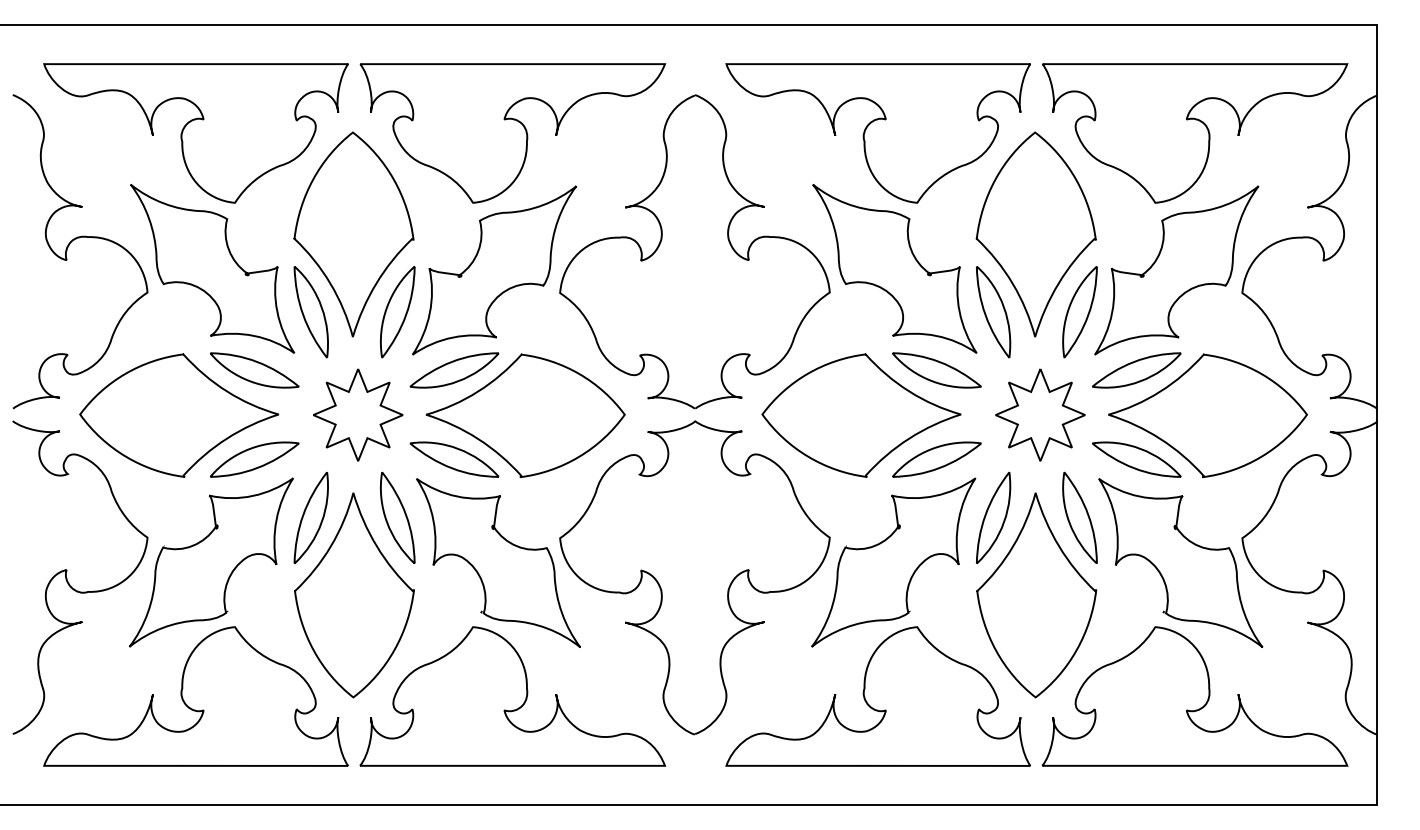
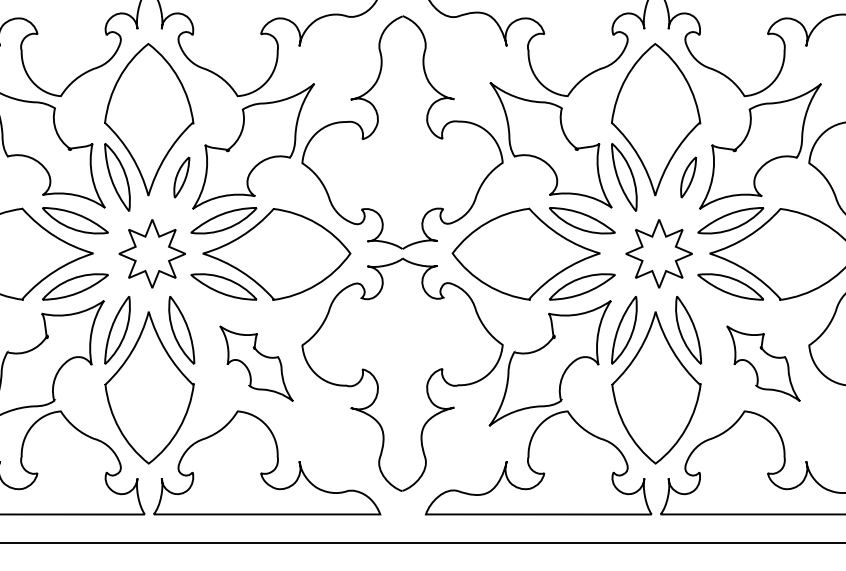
part: (397, 312) -> (181, 177), size x0.6
part: (1079, 312) -> (688, 177), size x0.6
part: (498, 562) -> (256, 363), size x0.6
part: (1180, 562) -> (763, 363), size x0.6

